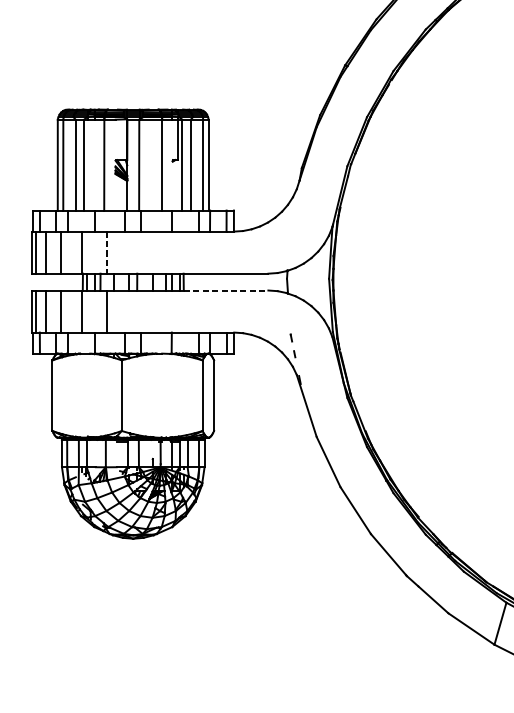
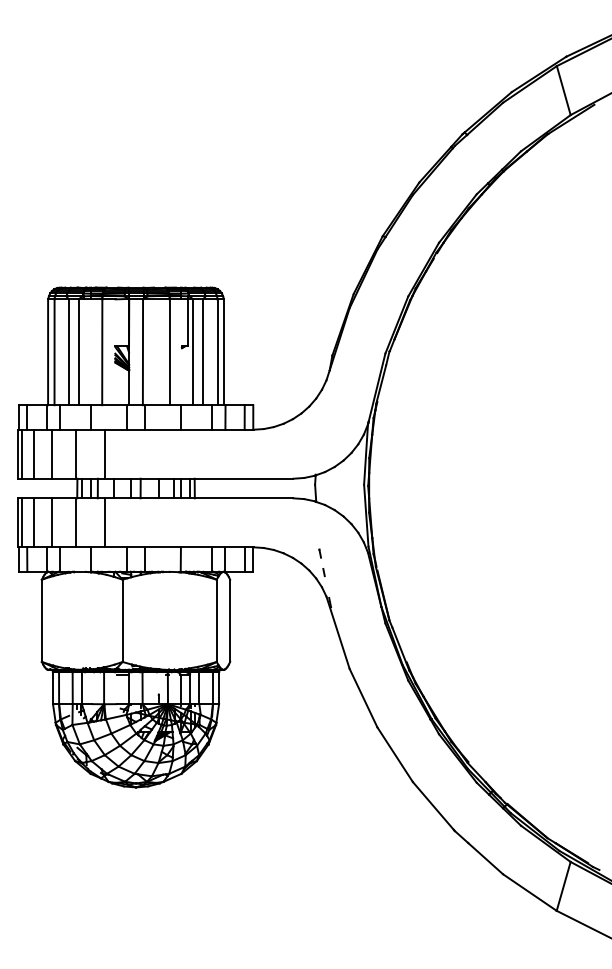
line: (106, 252) -> (104, 454), dashed -> solid
line: (226, 290) -> (244, 498), dashed -> solid

